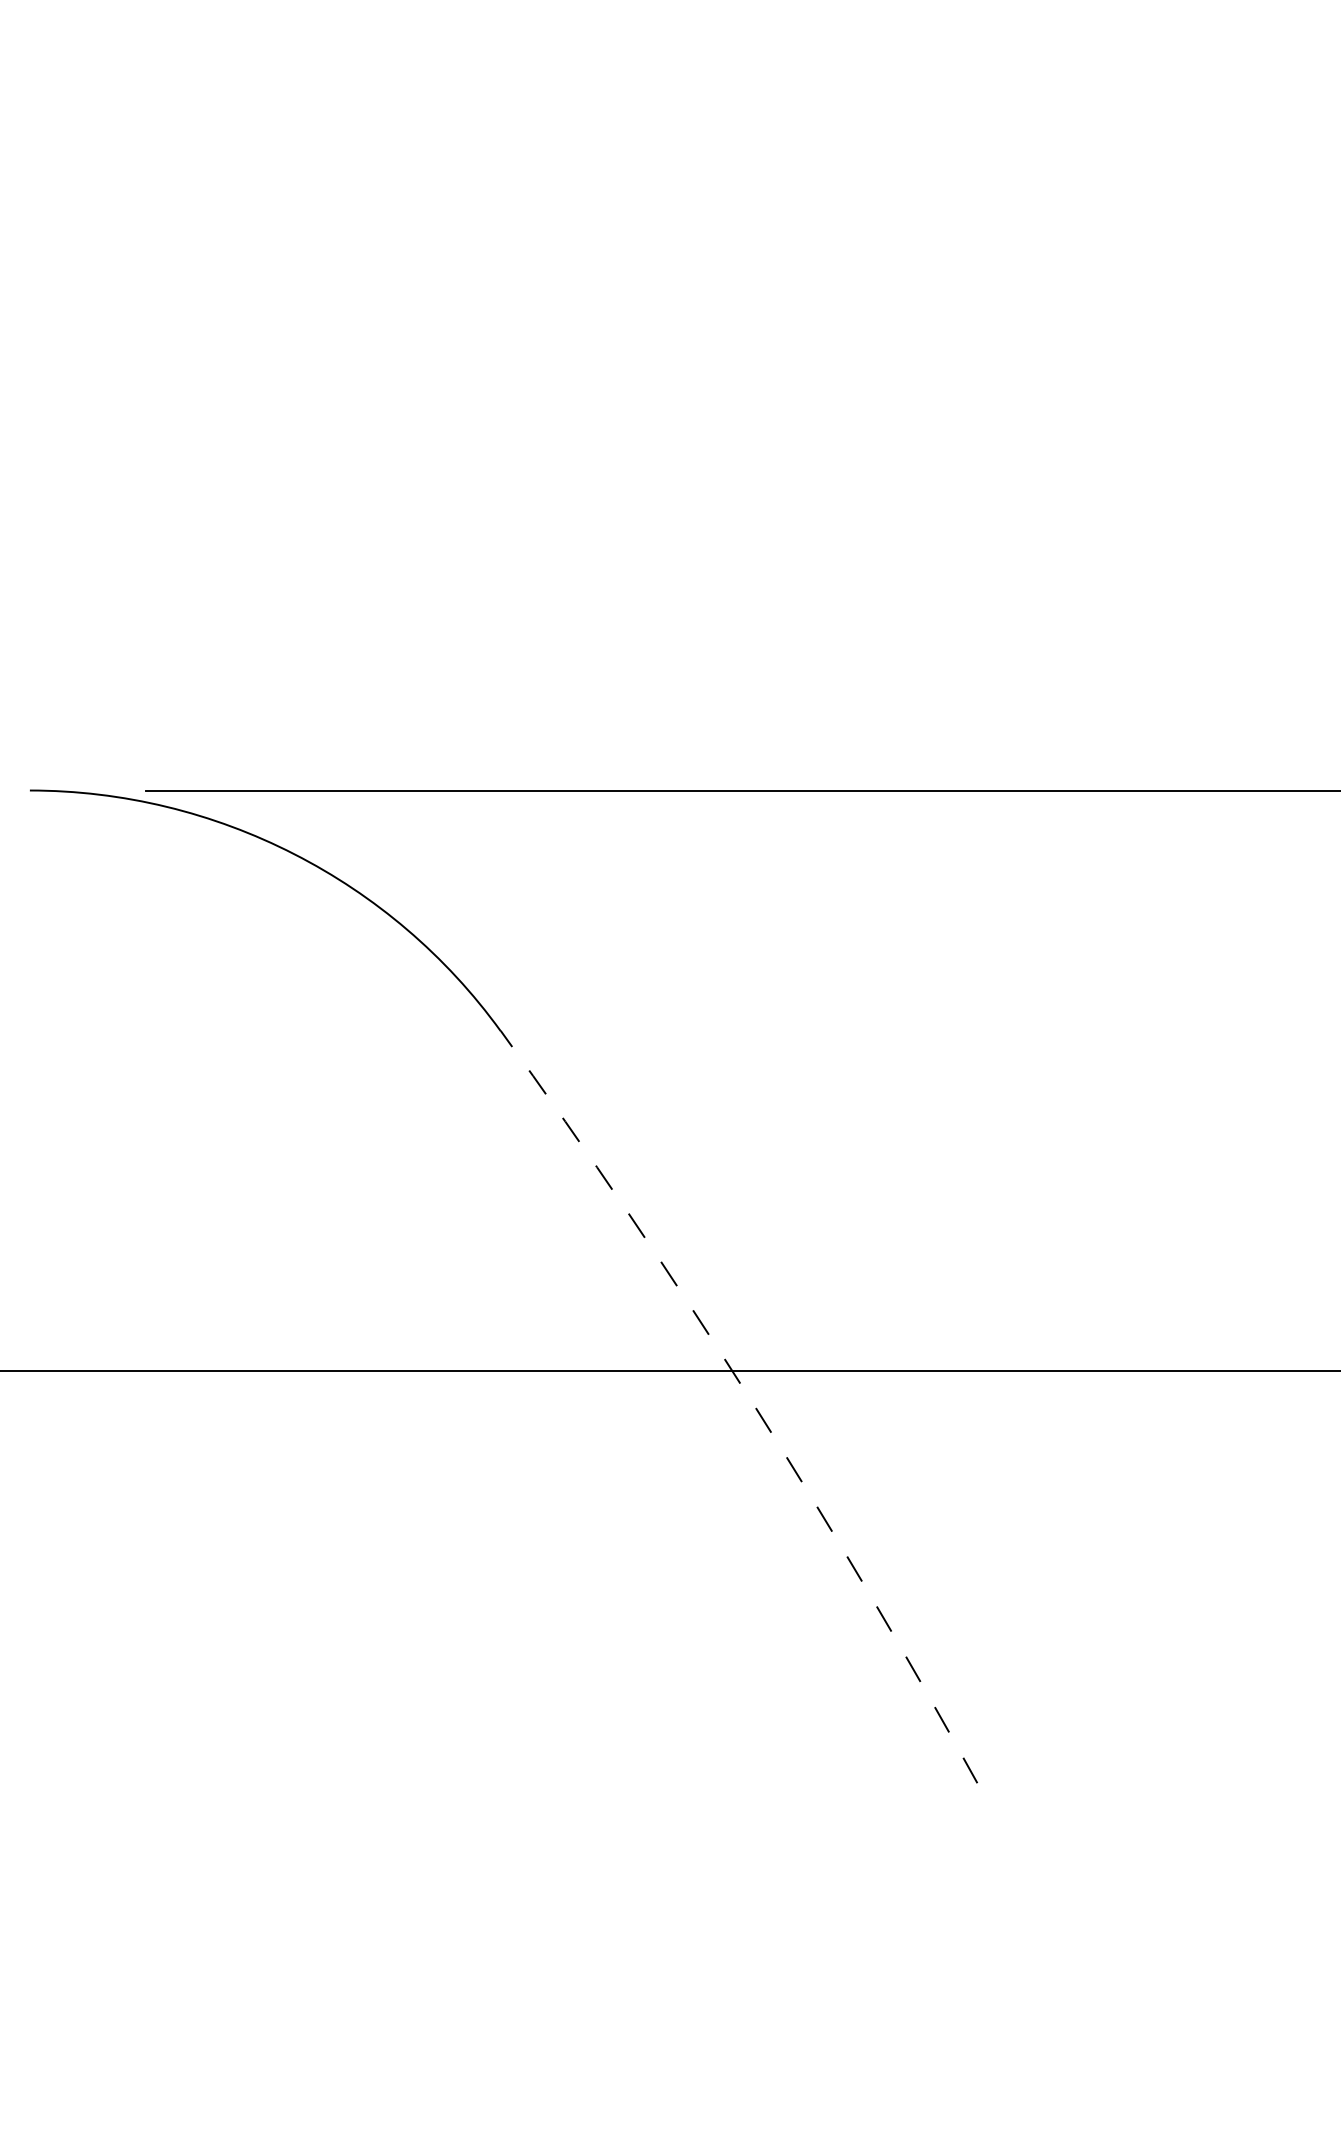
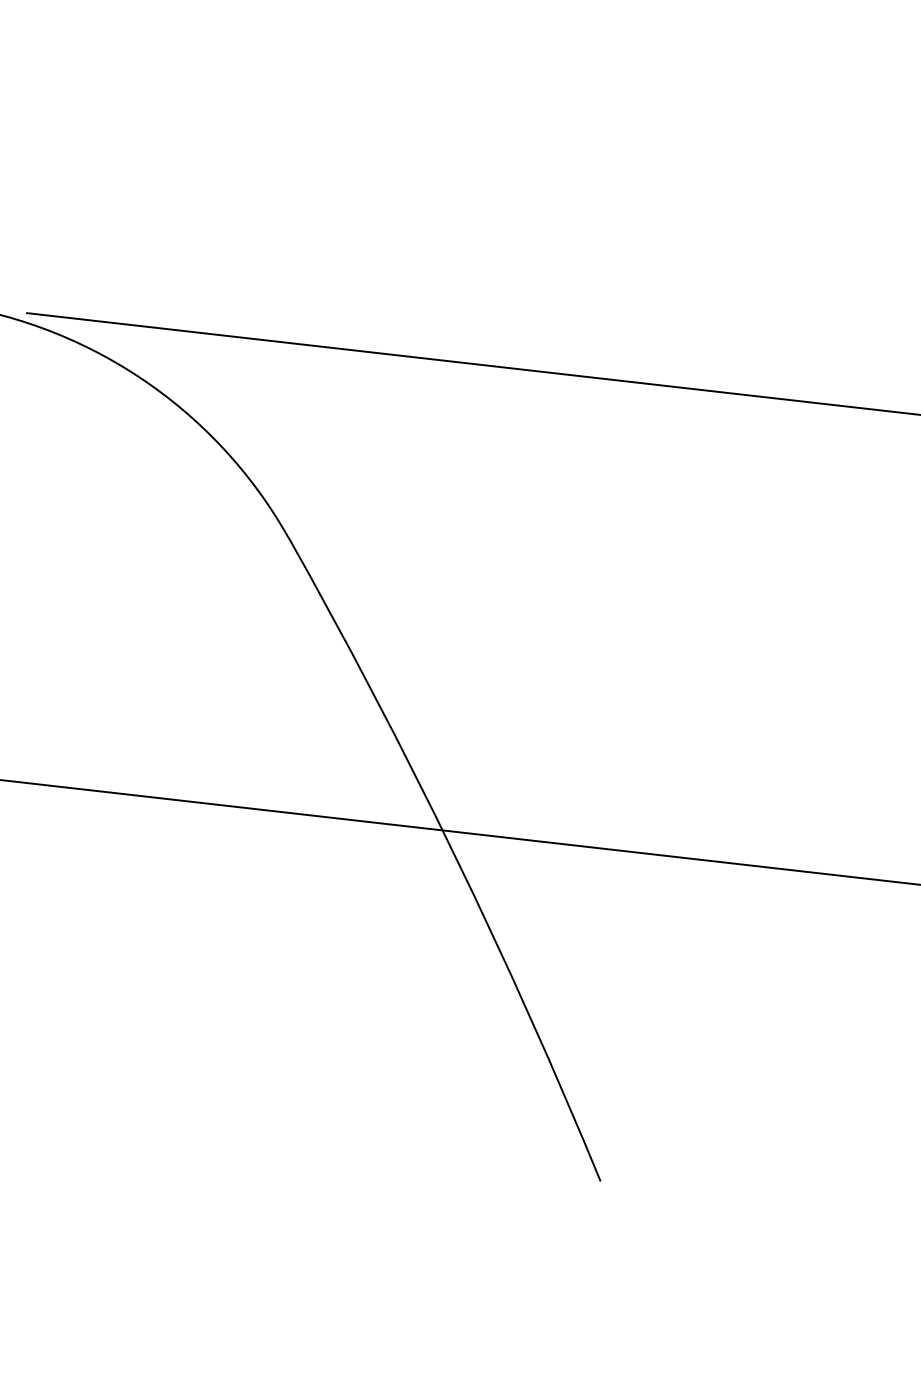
arc: (750, 1399) -> (454, 854), dashed -> solid

